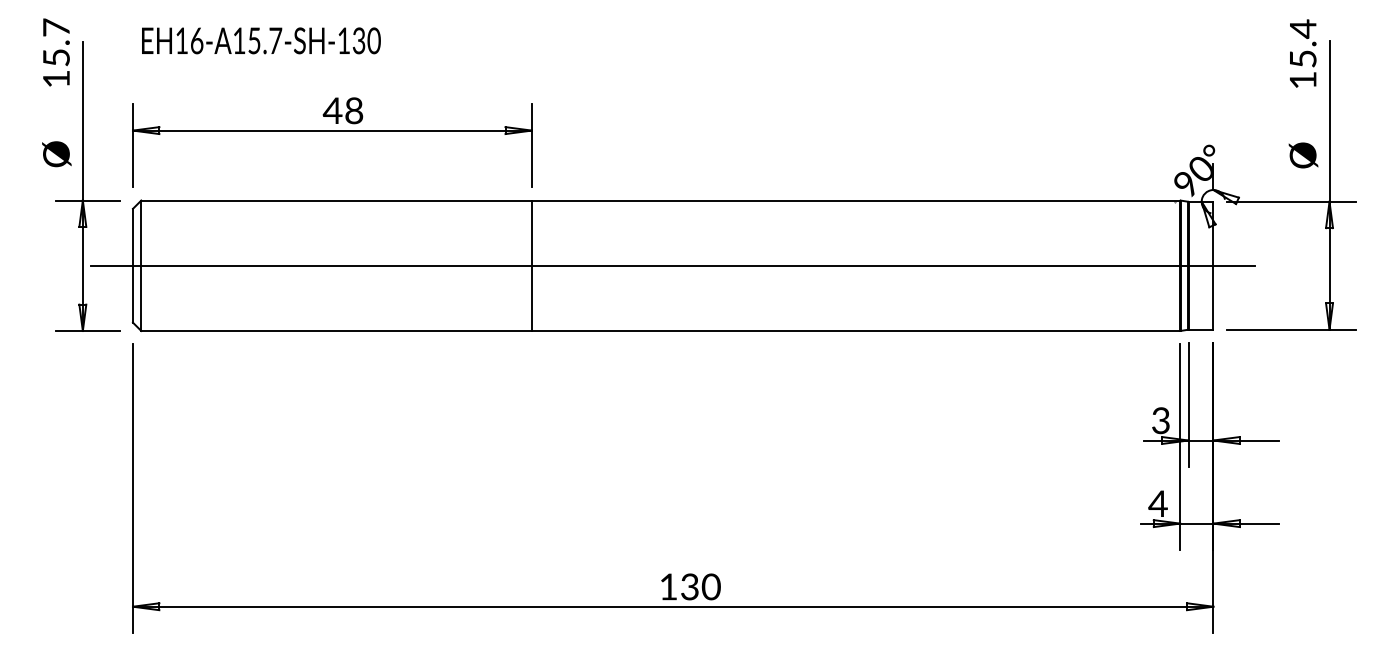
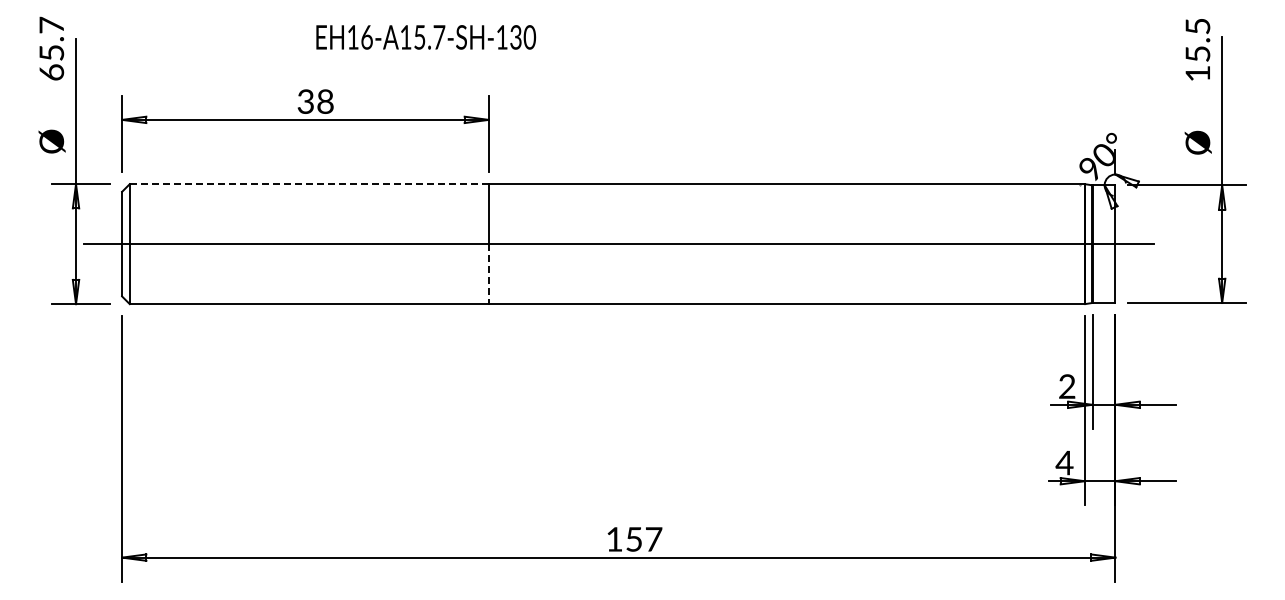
text: (1302, 29) -> (1197, 26), 15.4 -> 15.5
text: (261, 40) -> (426, 37), moved
text: (56, 79) -> (51, 72), 15.7 -> 65.7
text: (332, 110) -> (305, 101), 48 -> 38
line: (336, 200) -> (309, 184), solid -> dashed
line: (531, 298) -> (488, 274), solid -> dashed
text: (1161, 422) -> (1067, 388), 3 -> 2
text: (701, 587) -> (644, 539), 130 -> 157

